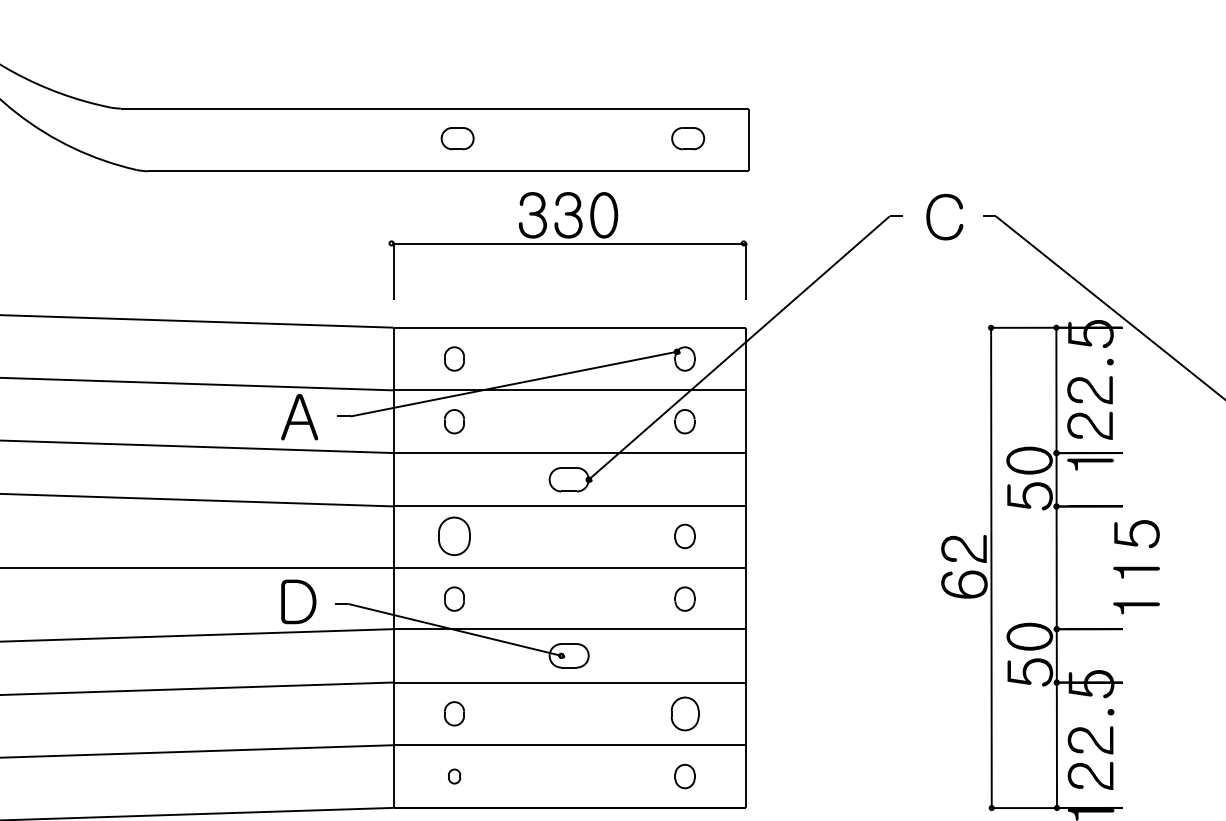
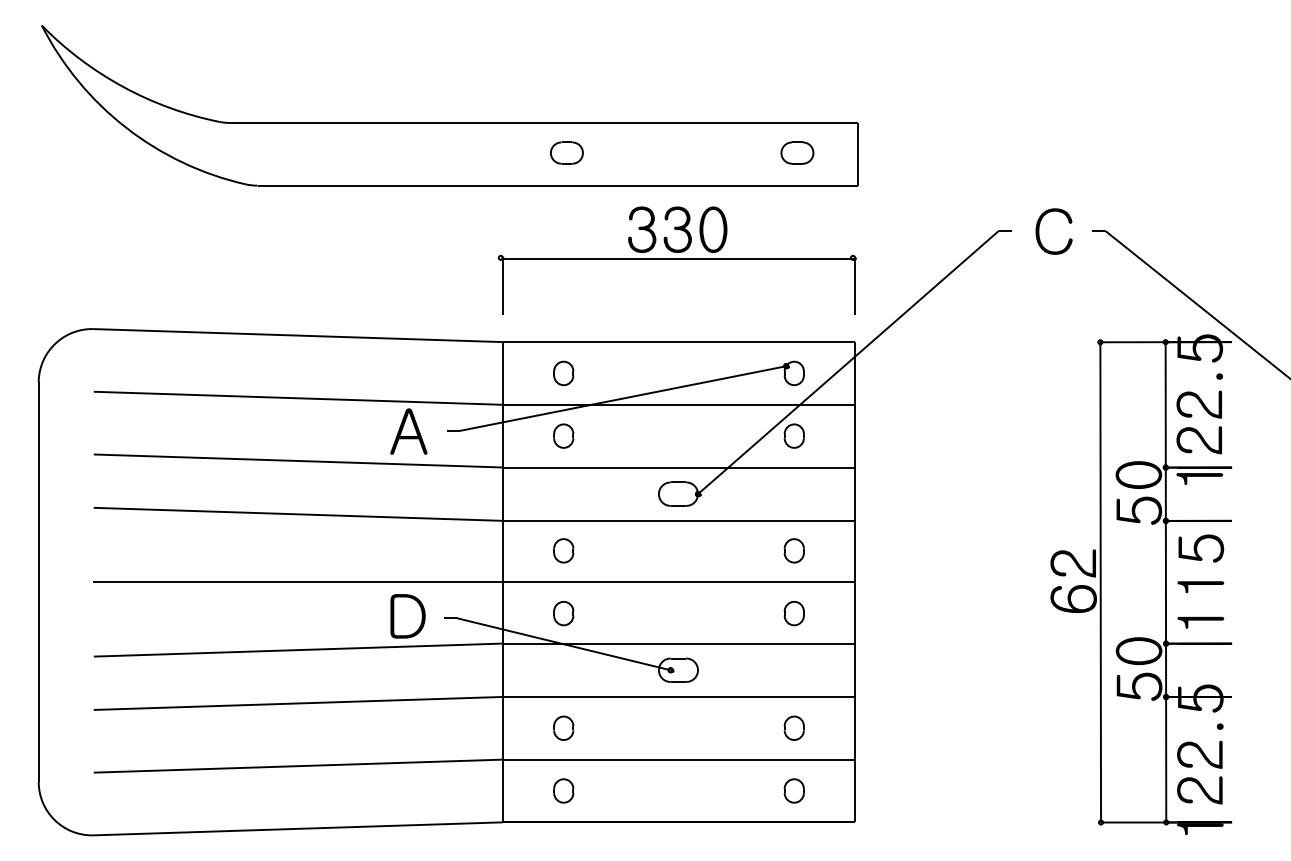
part: (454, 536) -> (563, 550), size x0.62
text: (1136, 567) -> (1200, 581), moved
part: (684, 713) -> (793, 727), size x0.71
part: (454, 776) -> (563, 790), size x1.67

